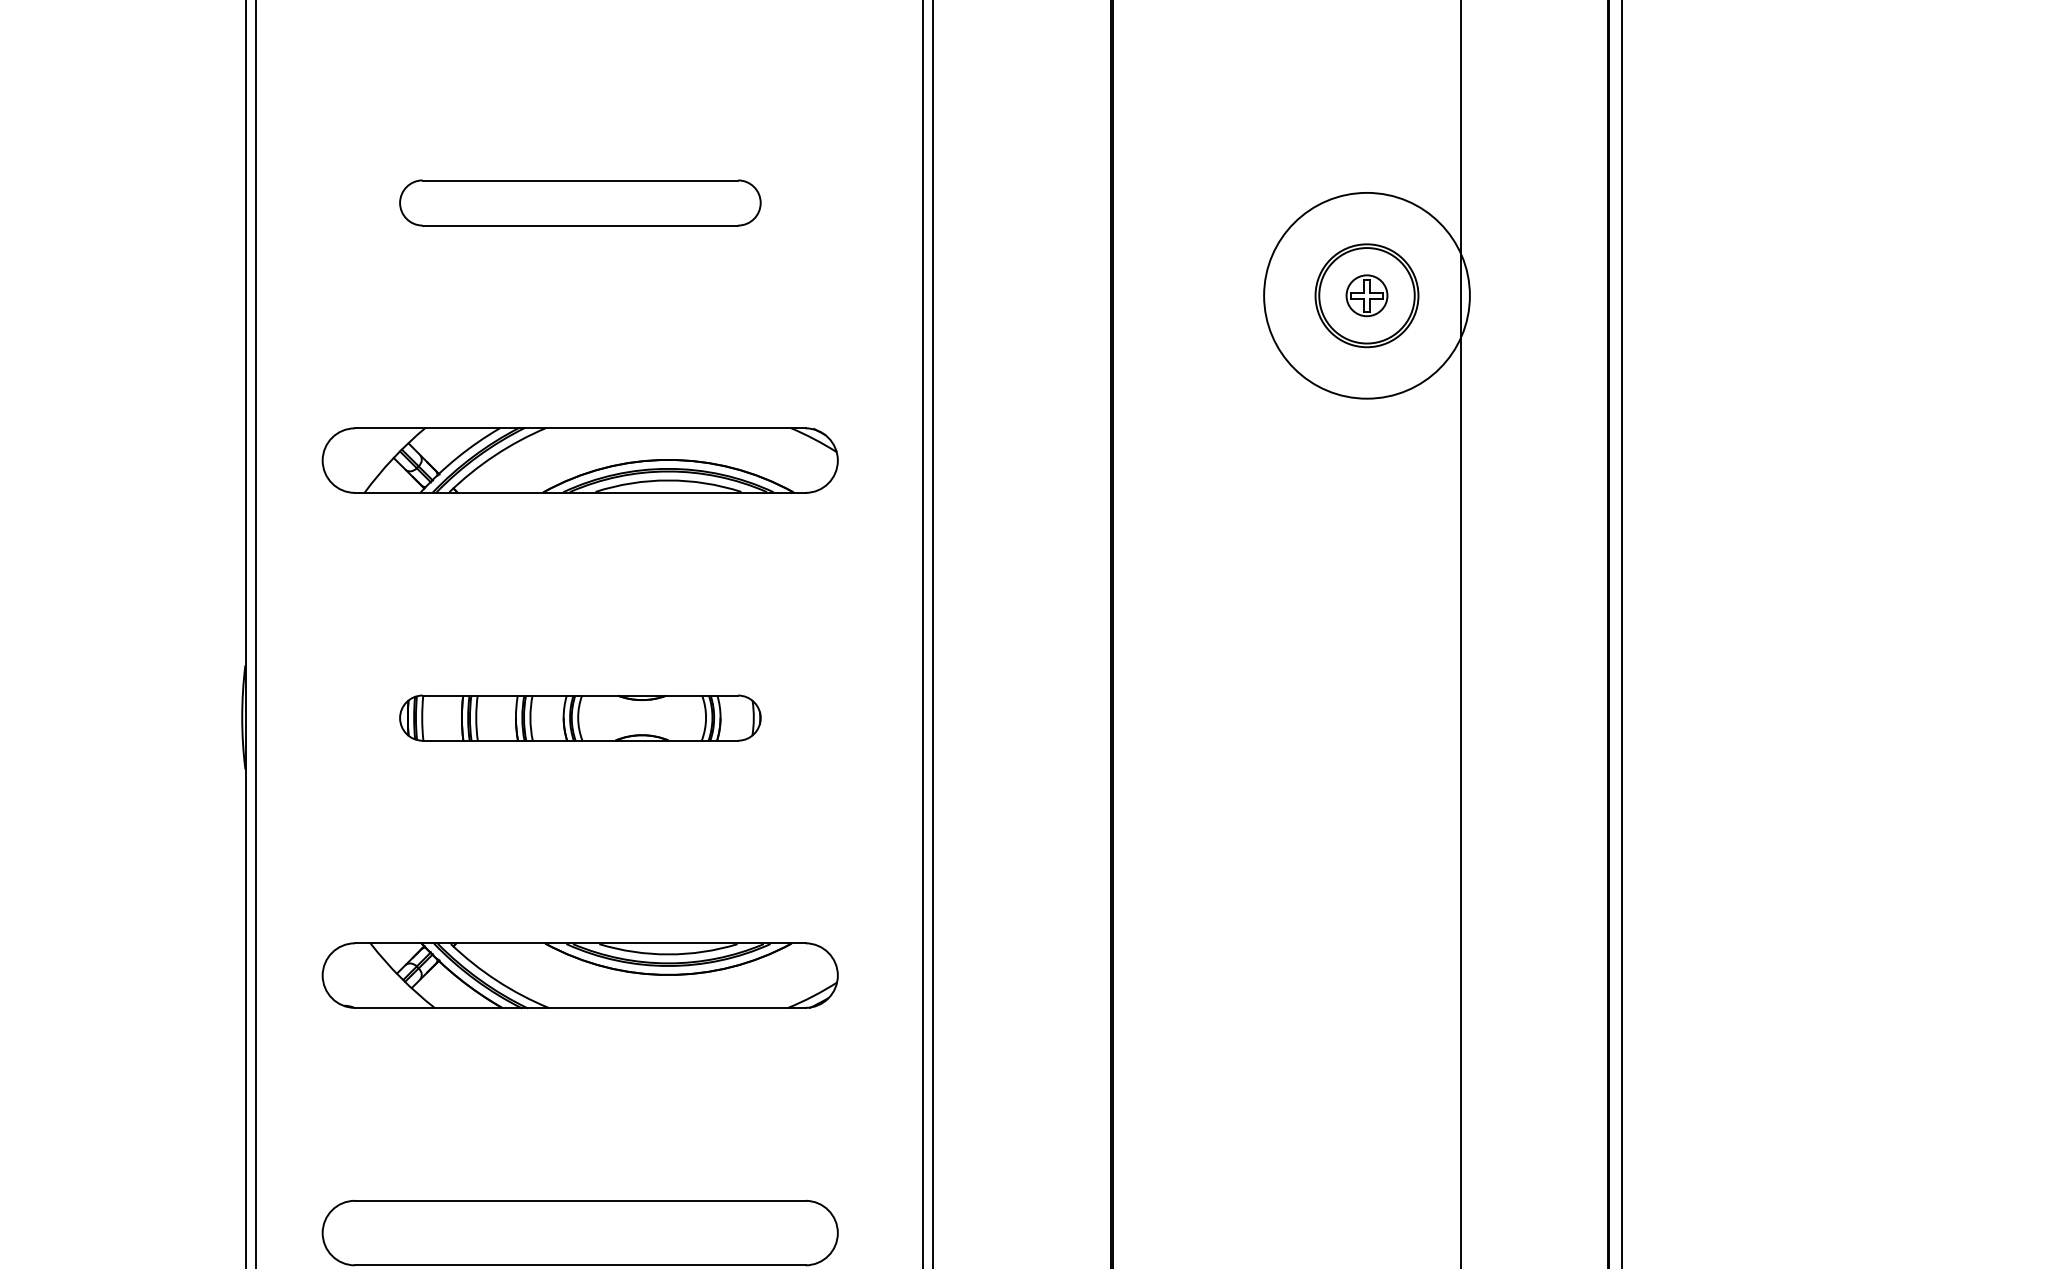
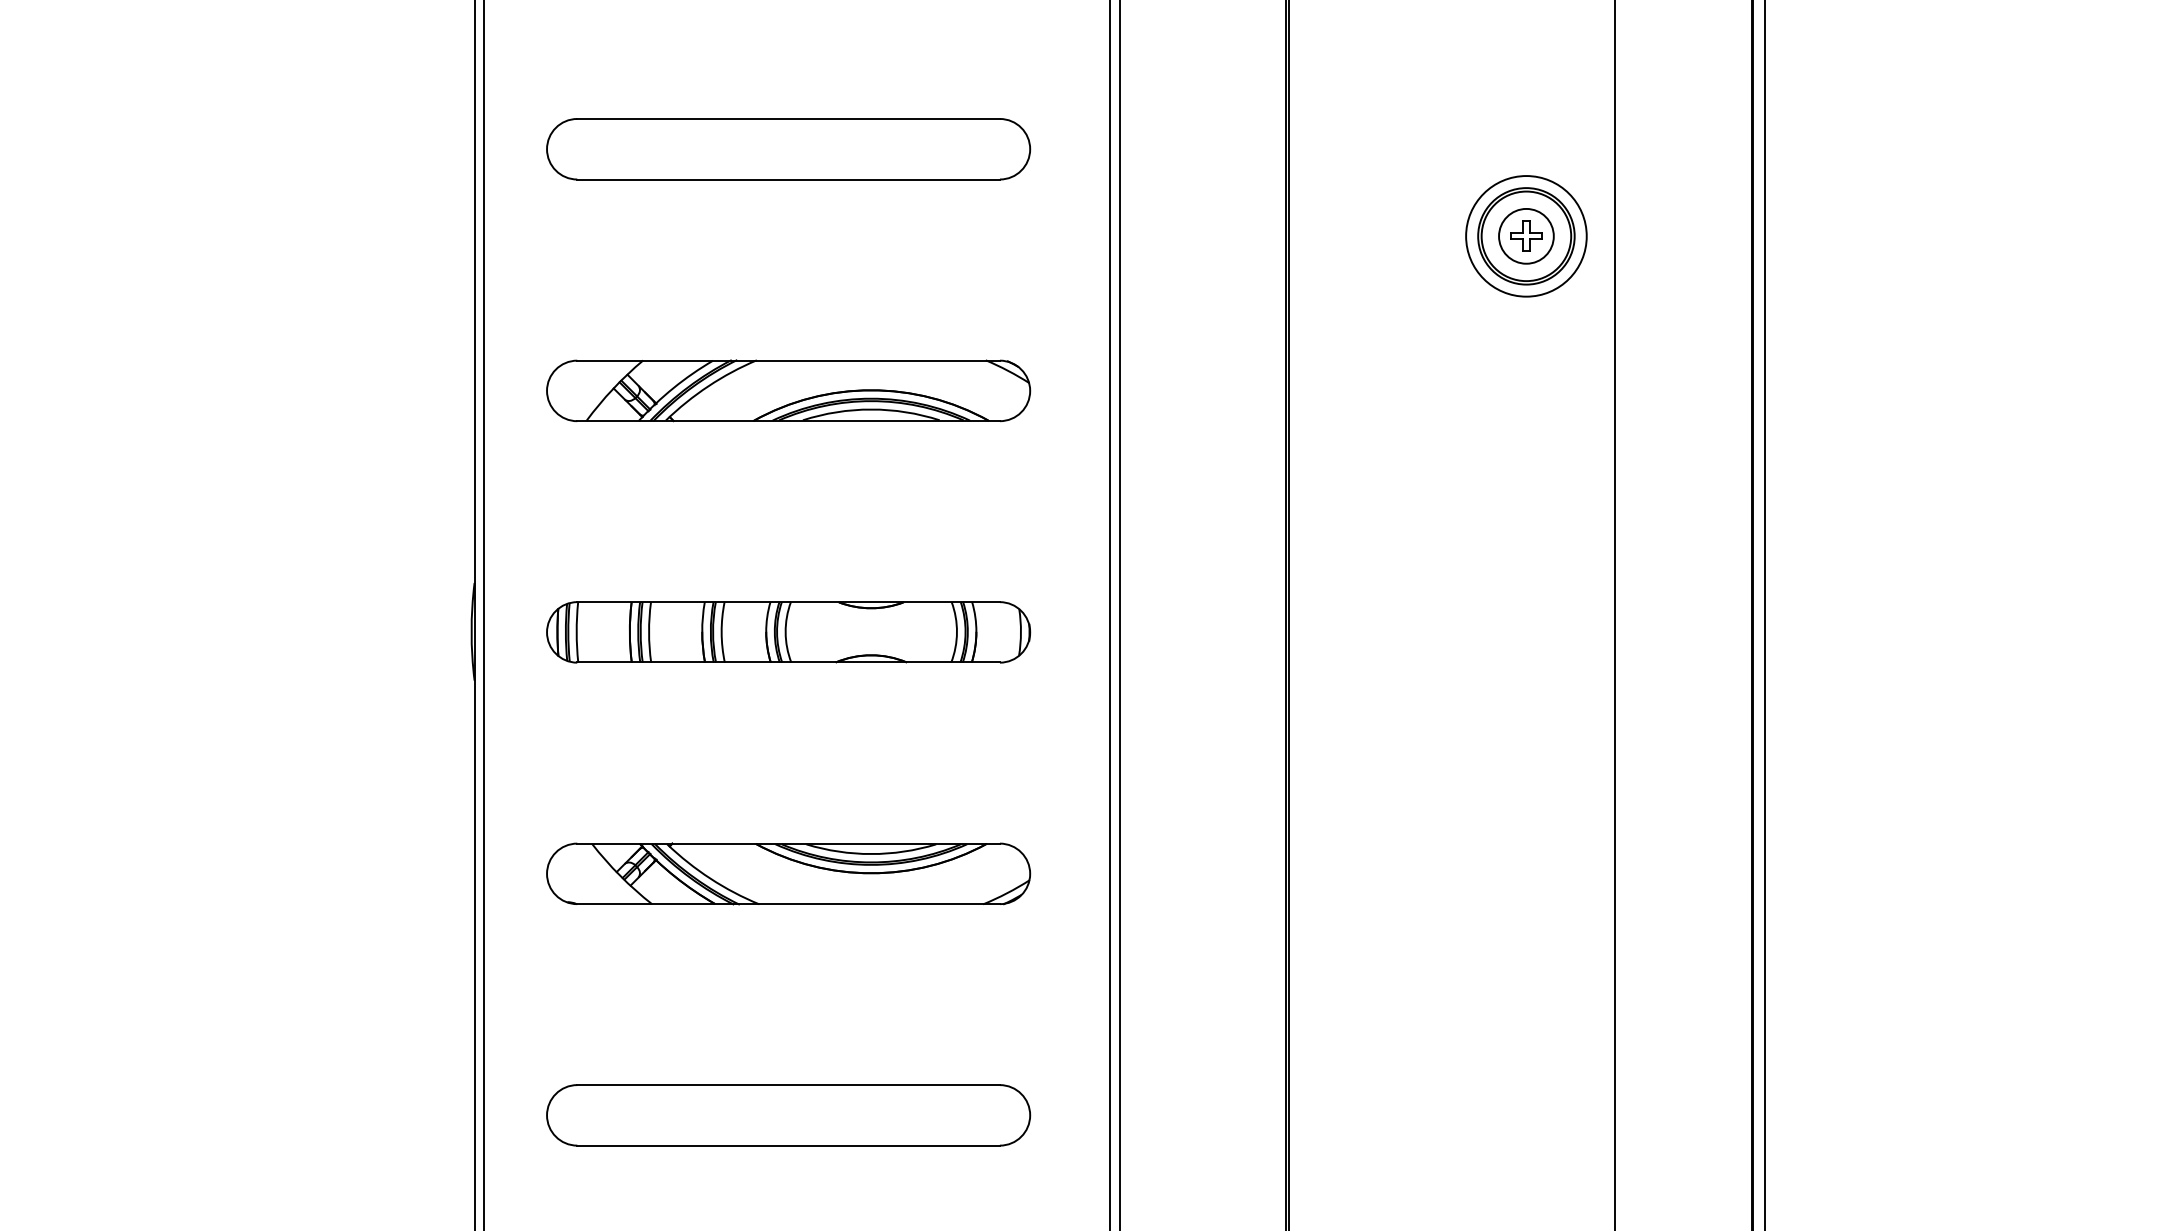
part: (580, 203) -> (788, 149), size x1.43
circle: (1367, 294) -> (1526, 235), size x1.43
circle: (1367, 295) -> (1526, 236), size x0.62
part: (580, 718) -> (788, 632), size x1.43

